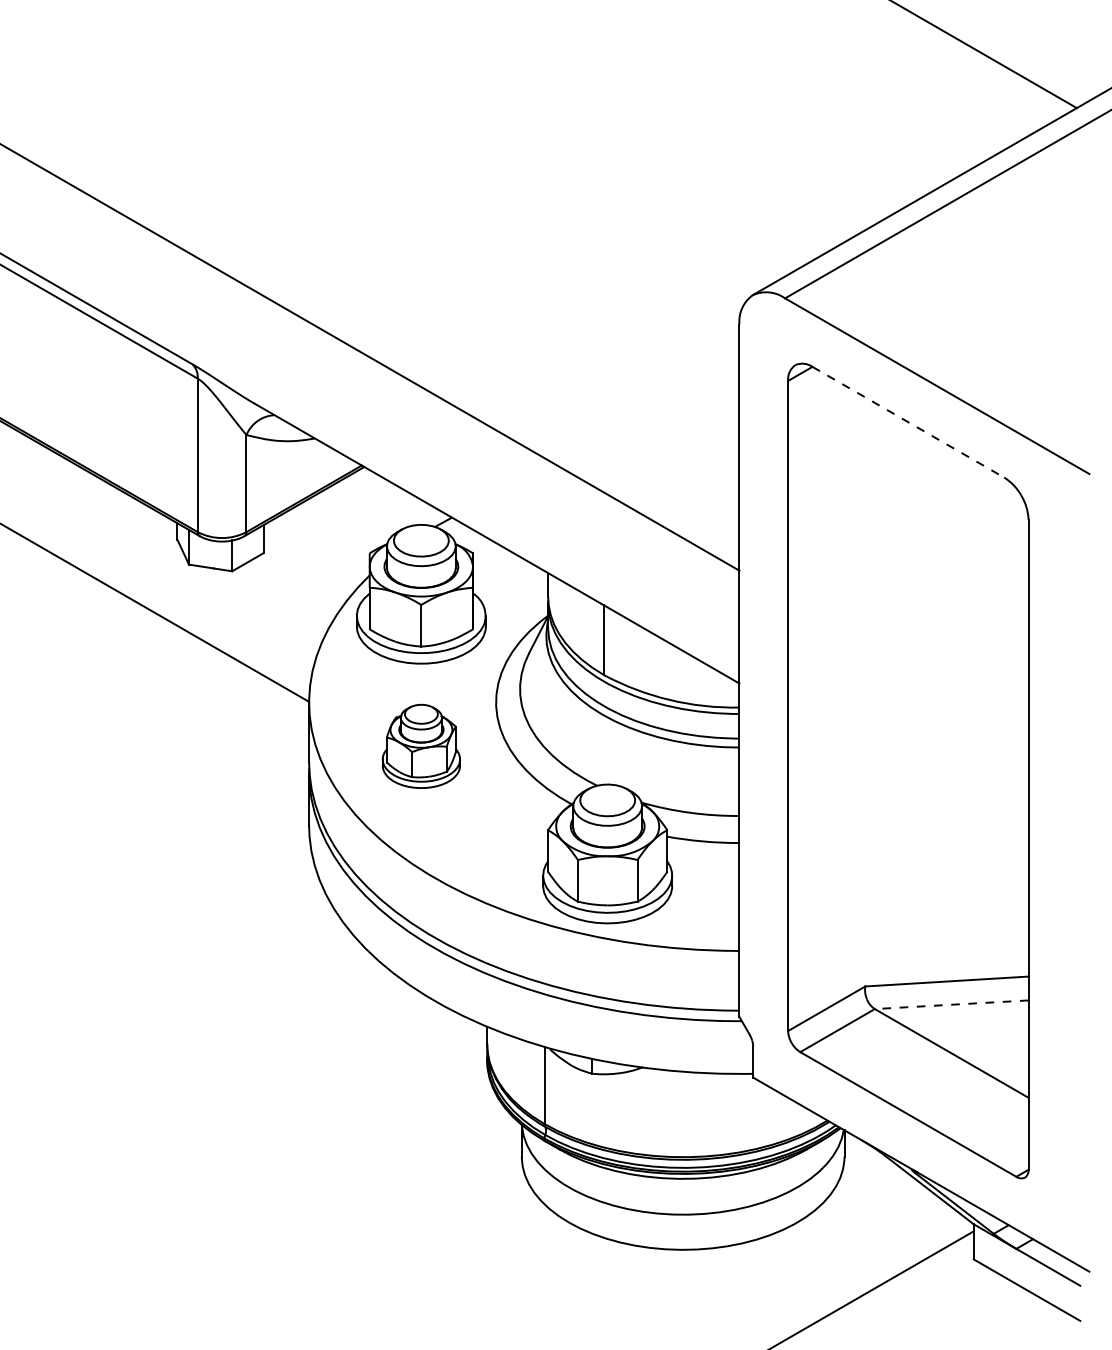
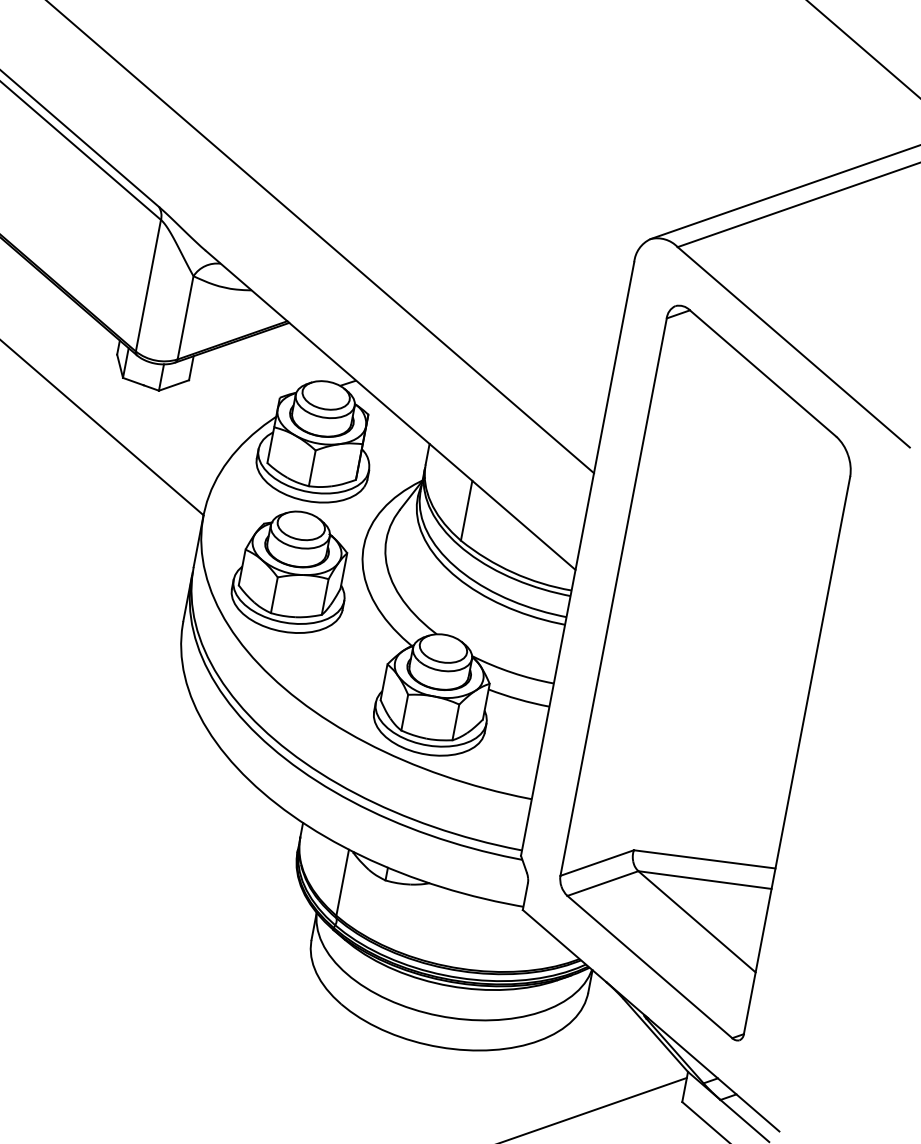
line: (908, 422) -> (763, 373), dashed -> solid
part: (421, 746) -> (292, 571), size x1.67
line: (951, 1004) -> (704, 879), dashed -> solid

